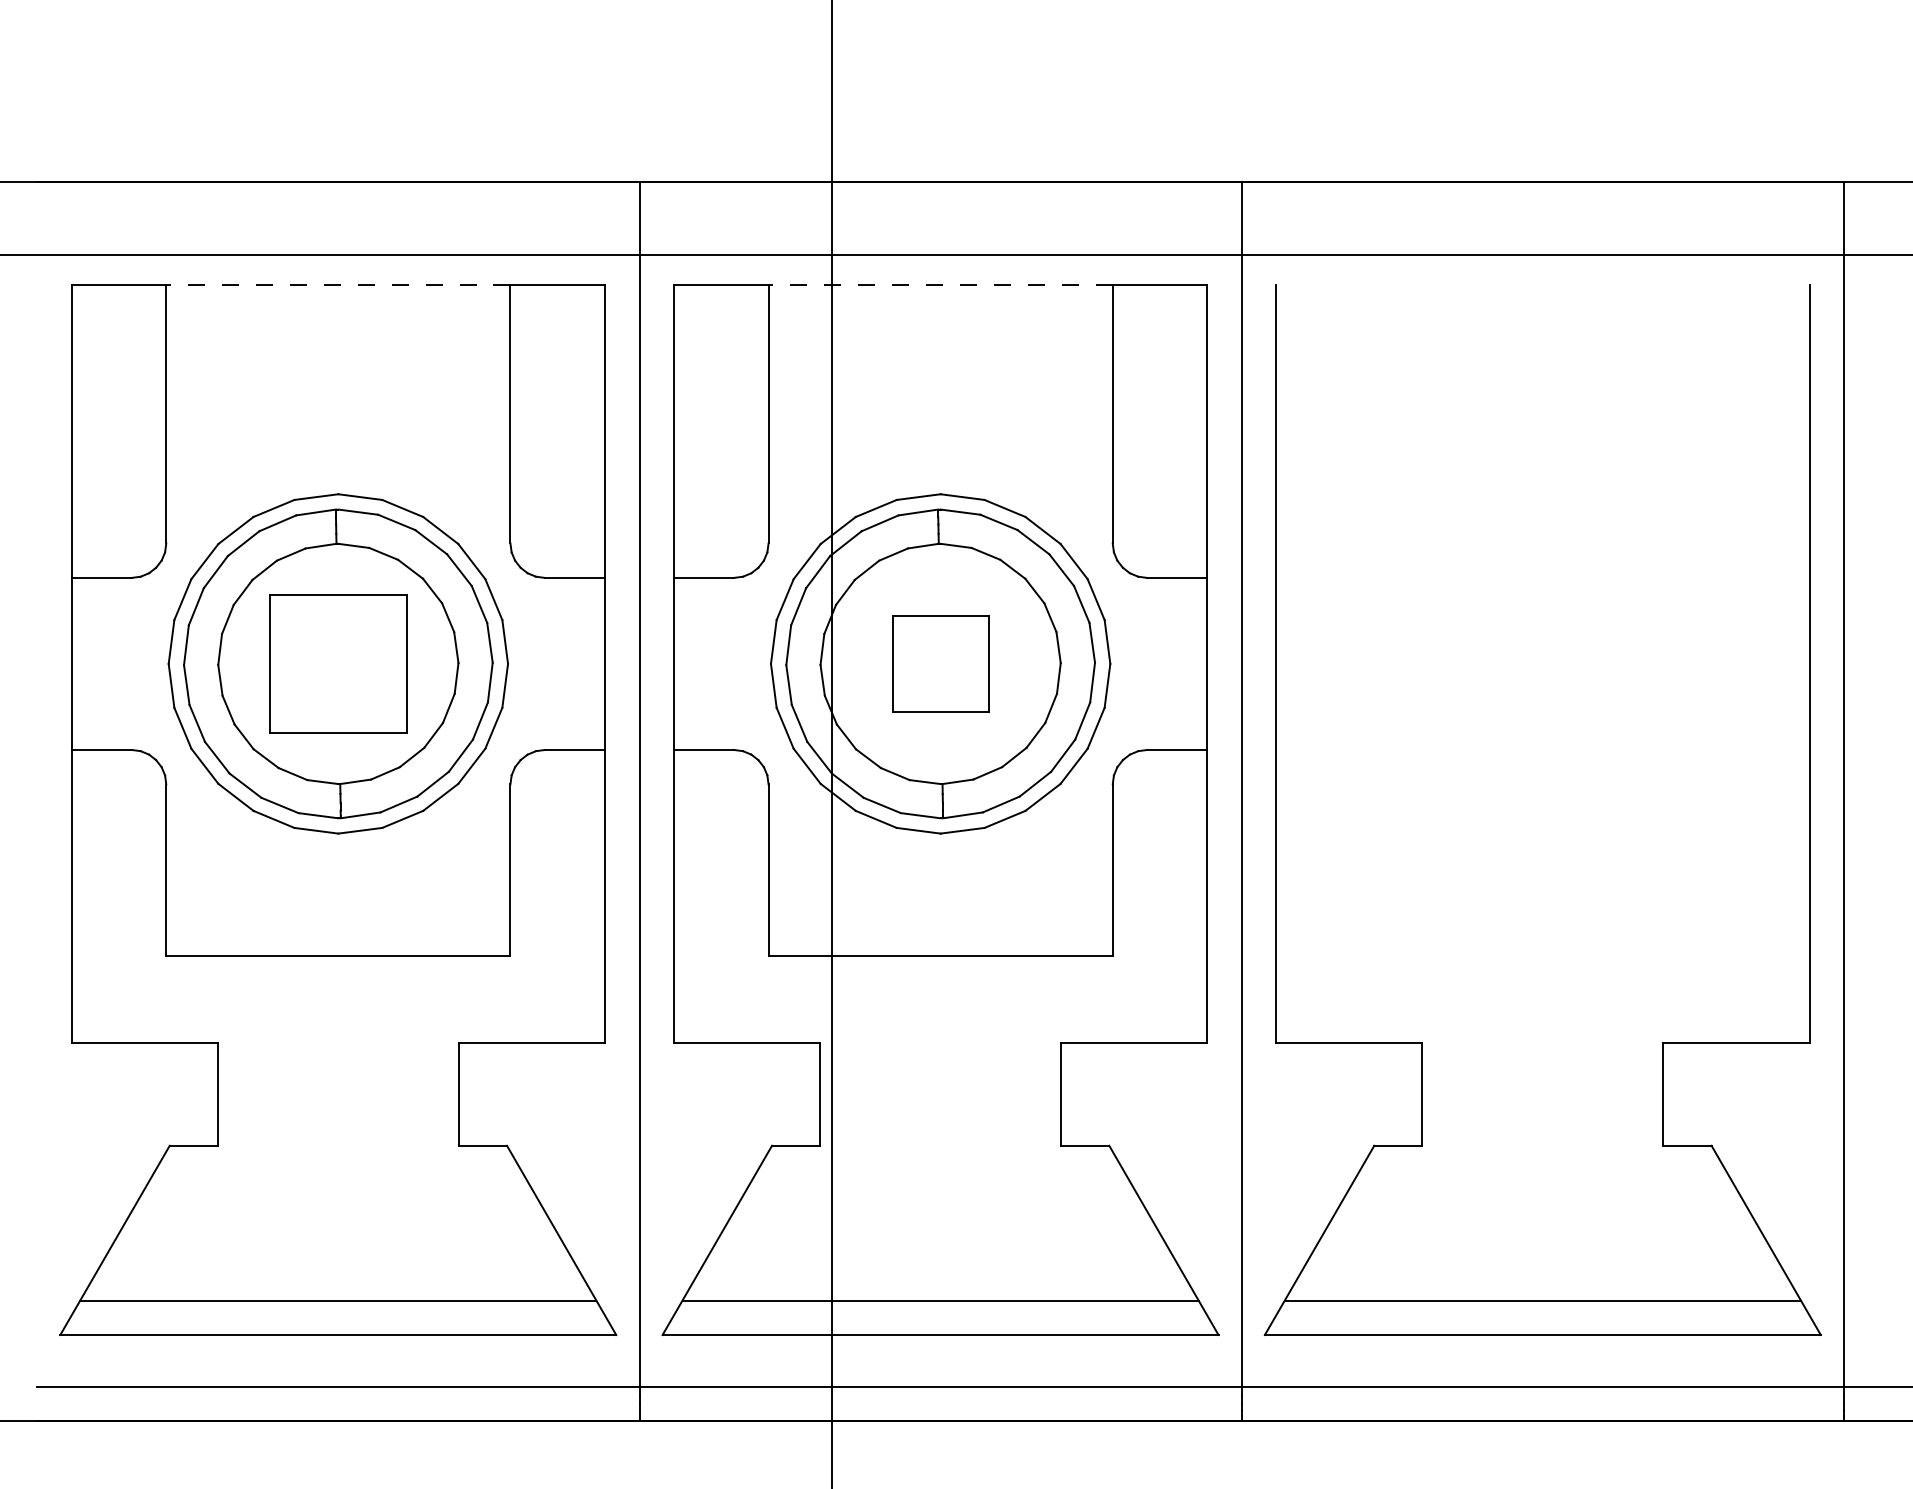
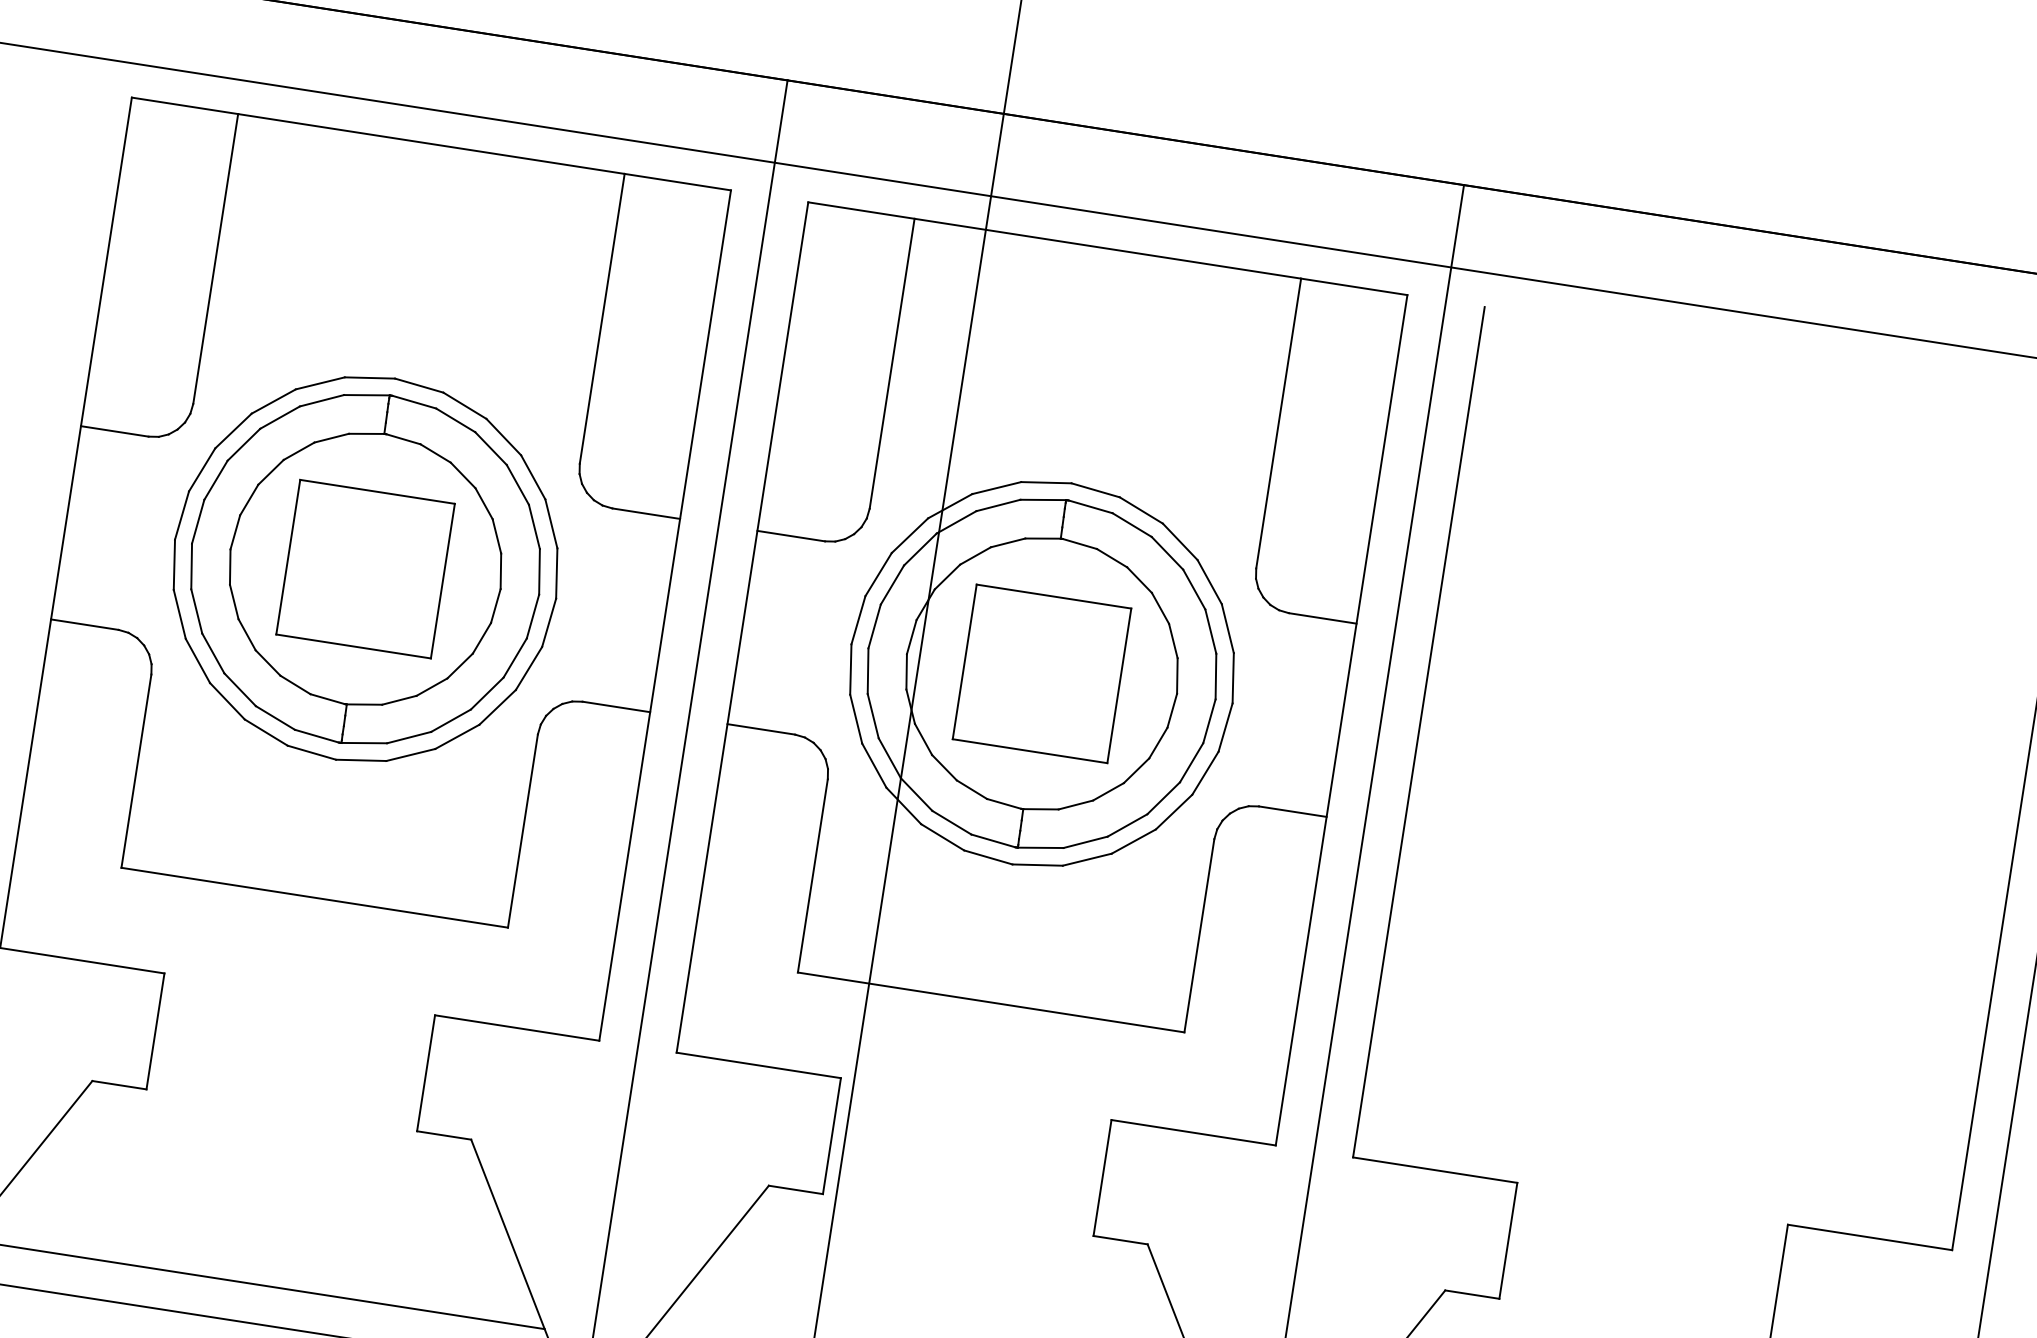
line: (337, 285) -> (430, 143), dashed -> solid
line: (940, 285) -> (1107, 248), dashed -> solid
part: (940, 663) -> (1041, 673), size x1.43

